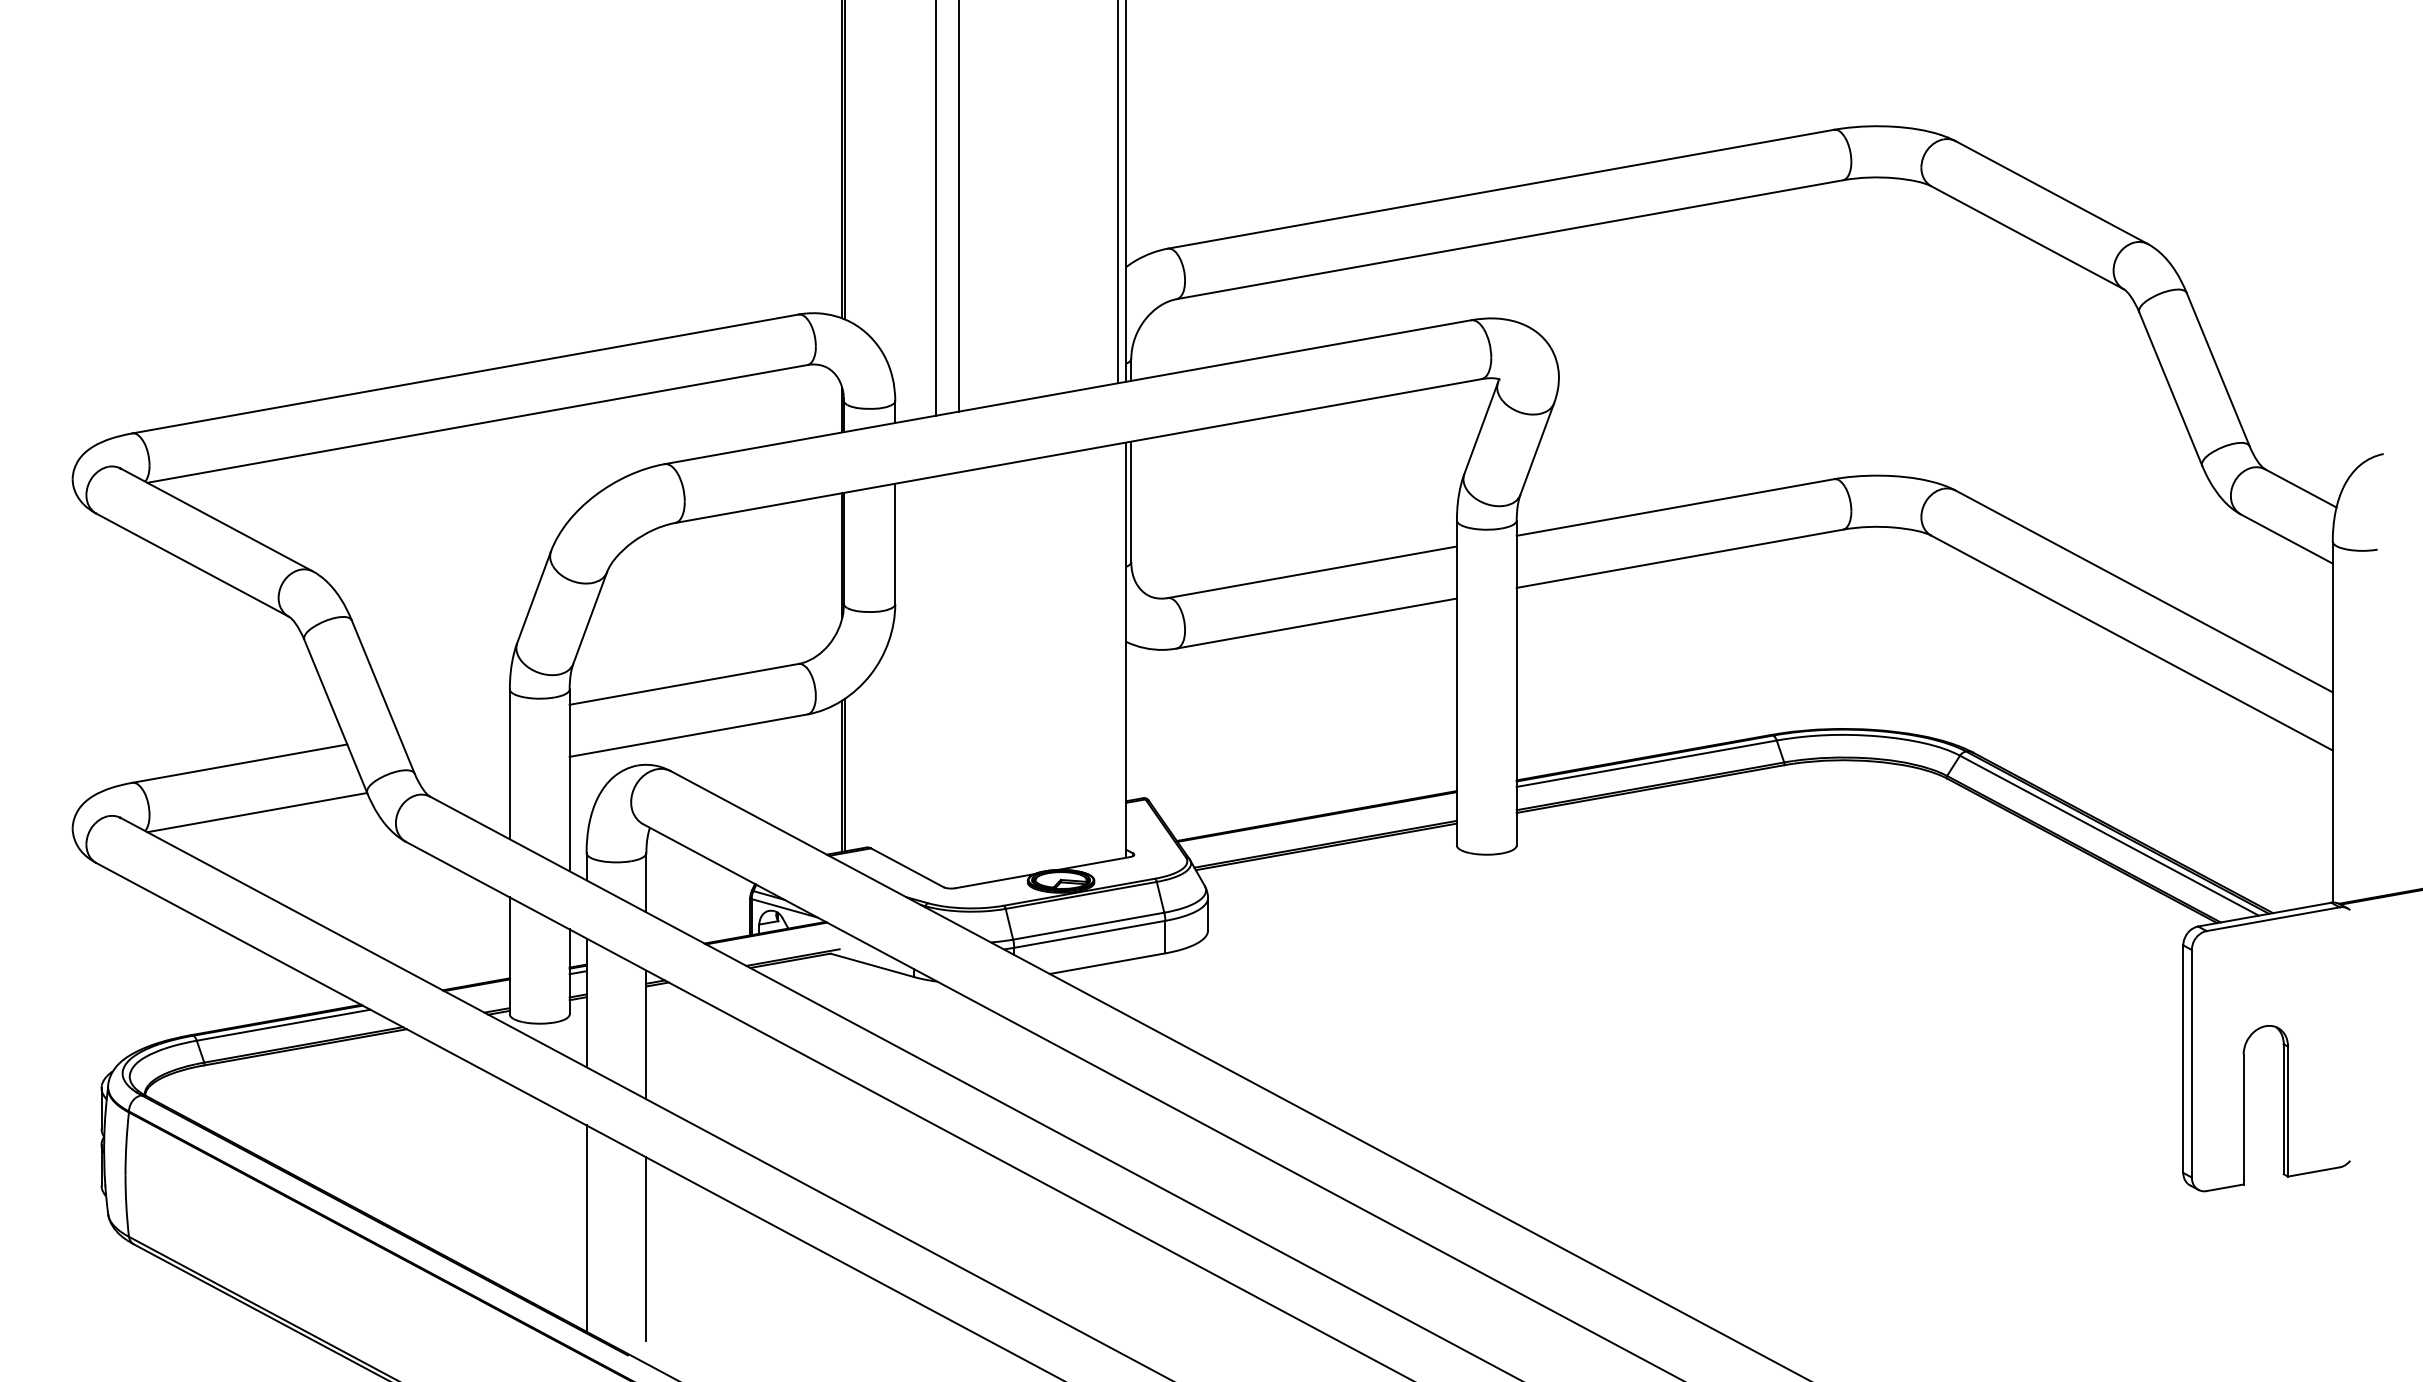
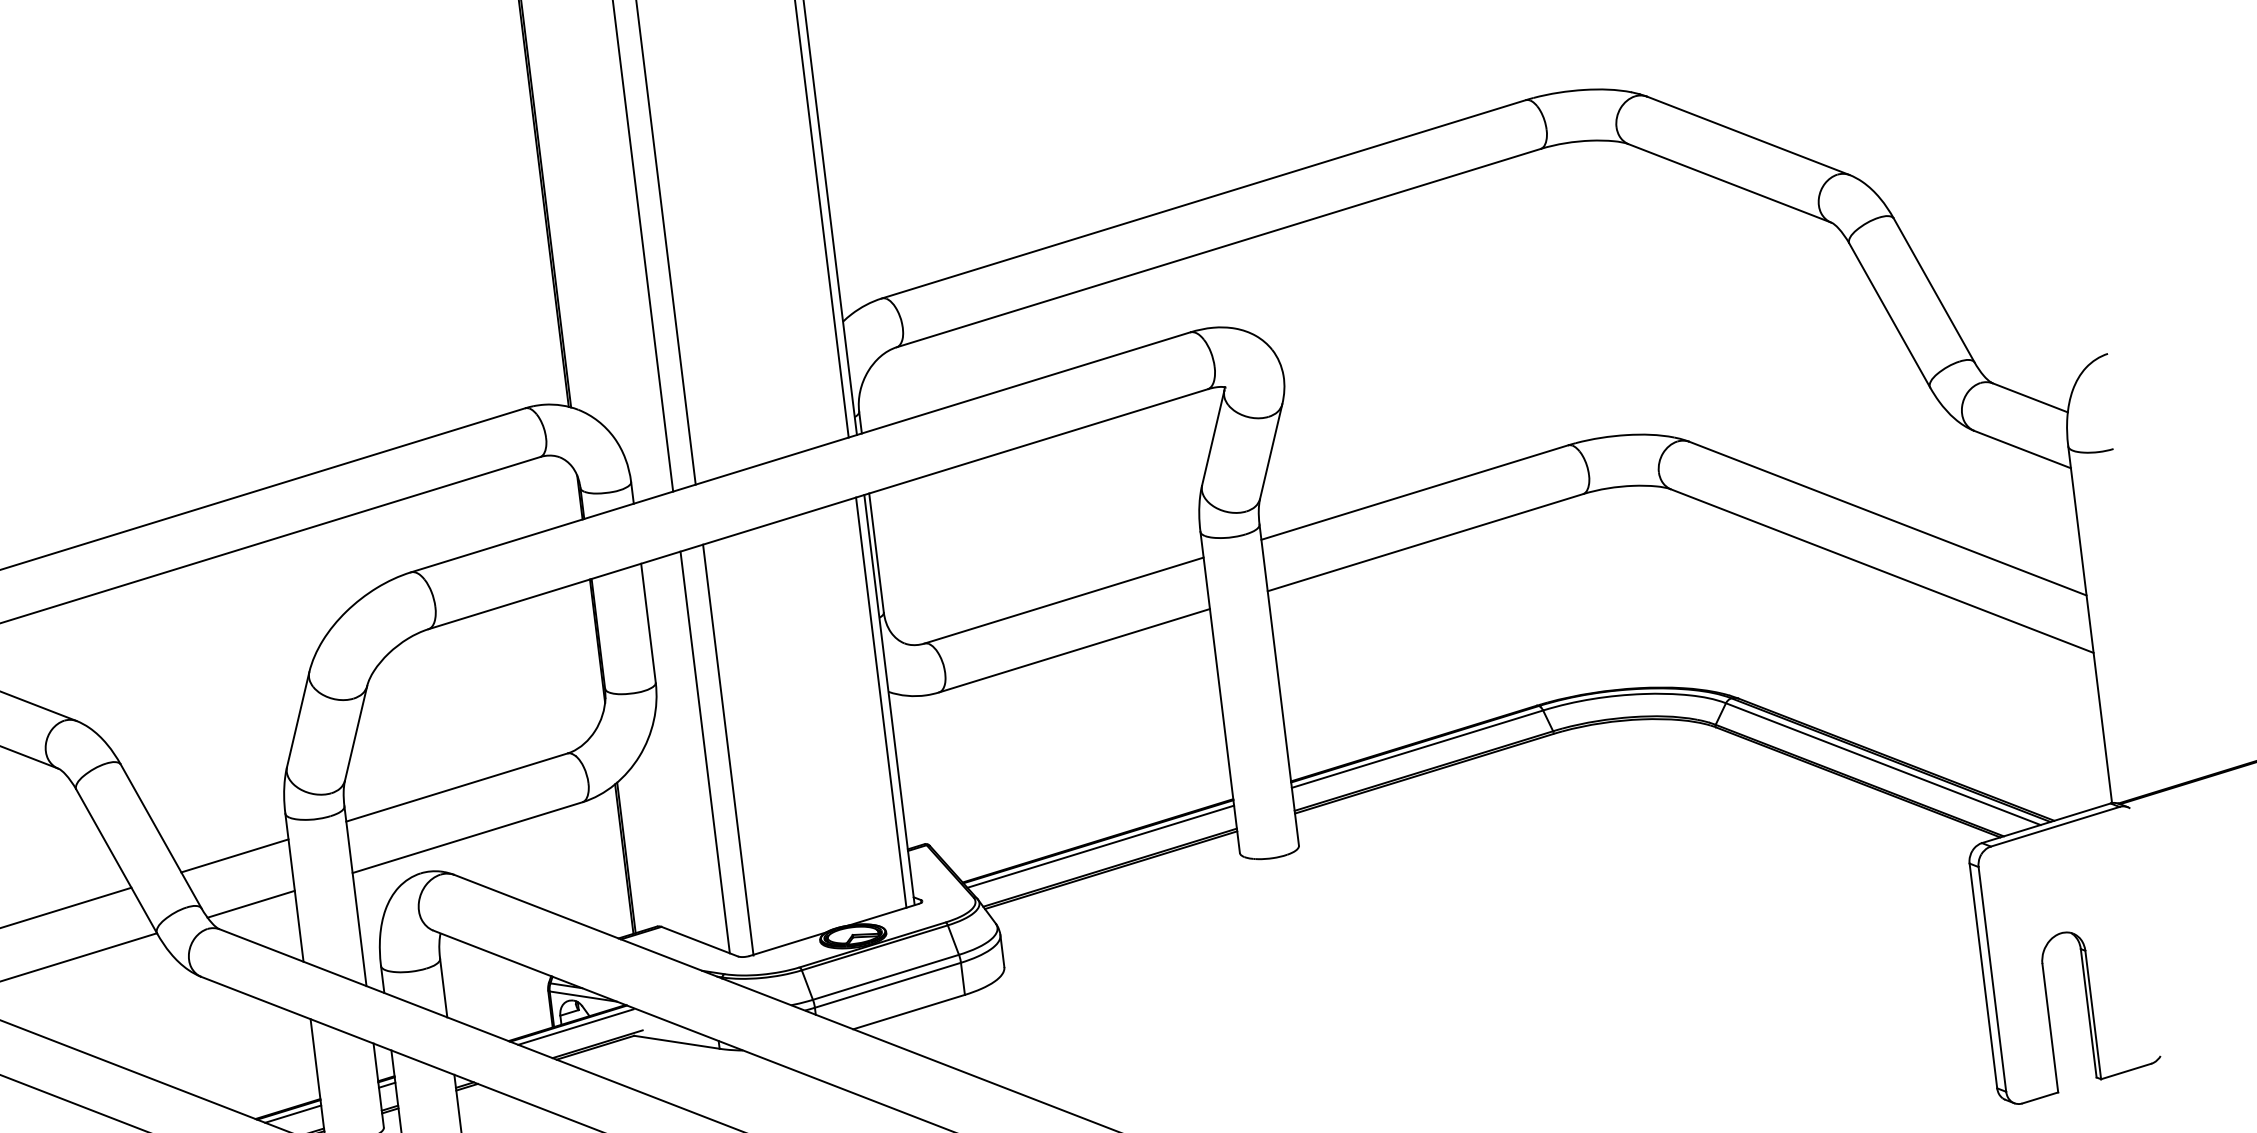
line: (1117, 651) -> (881, 702), added
line: (936, 679) -> (705, 752), added
line: (959, 680) -> (728, 750), added
line: (453, 725) -> (234, 856), added
line: (464, 775) -> (251, 904), added
line: (1318, 821) -> (1100, 846), added
line: (773, 937) -> (575, 1026), added
line: (480, 989) -> (292, 1113), added

